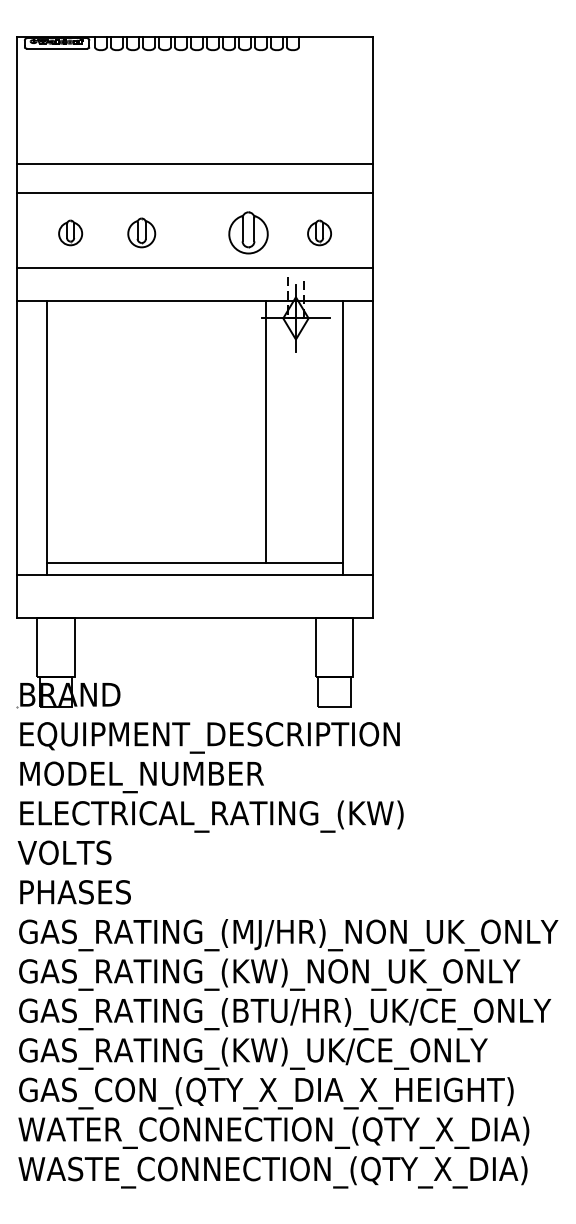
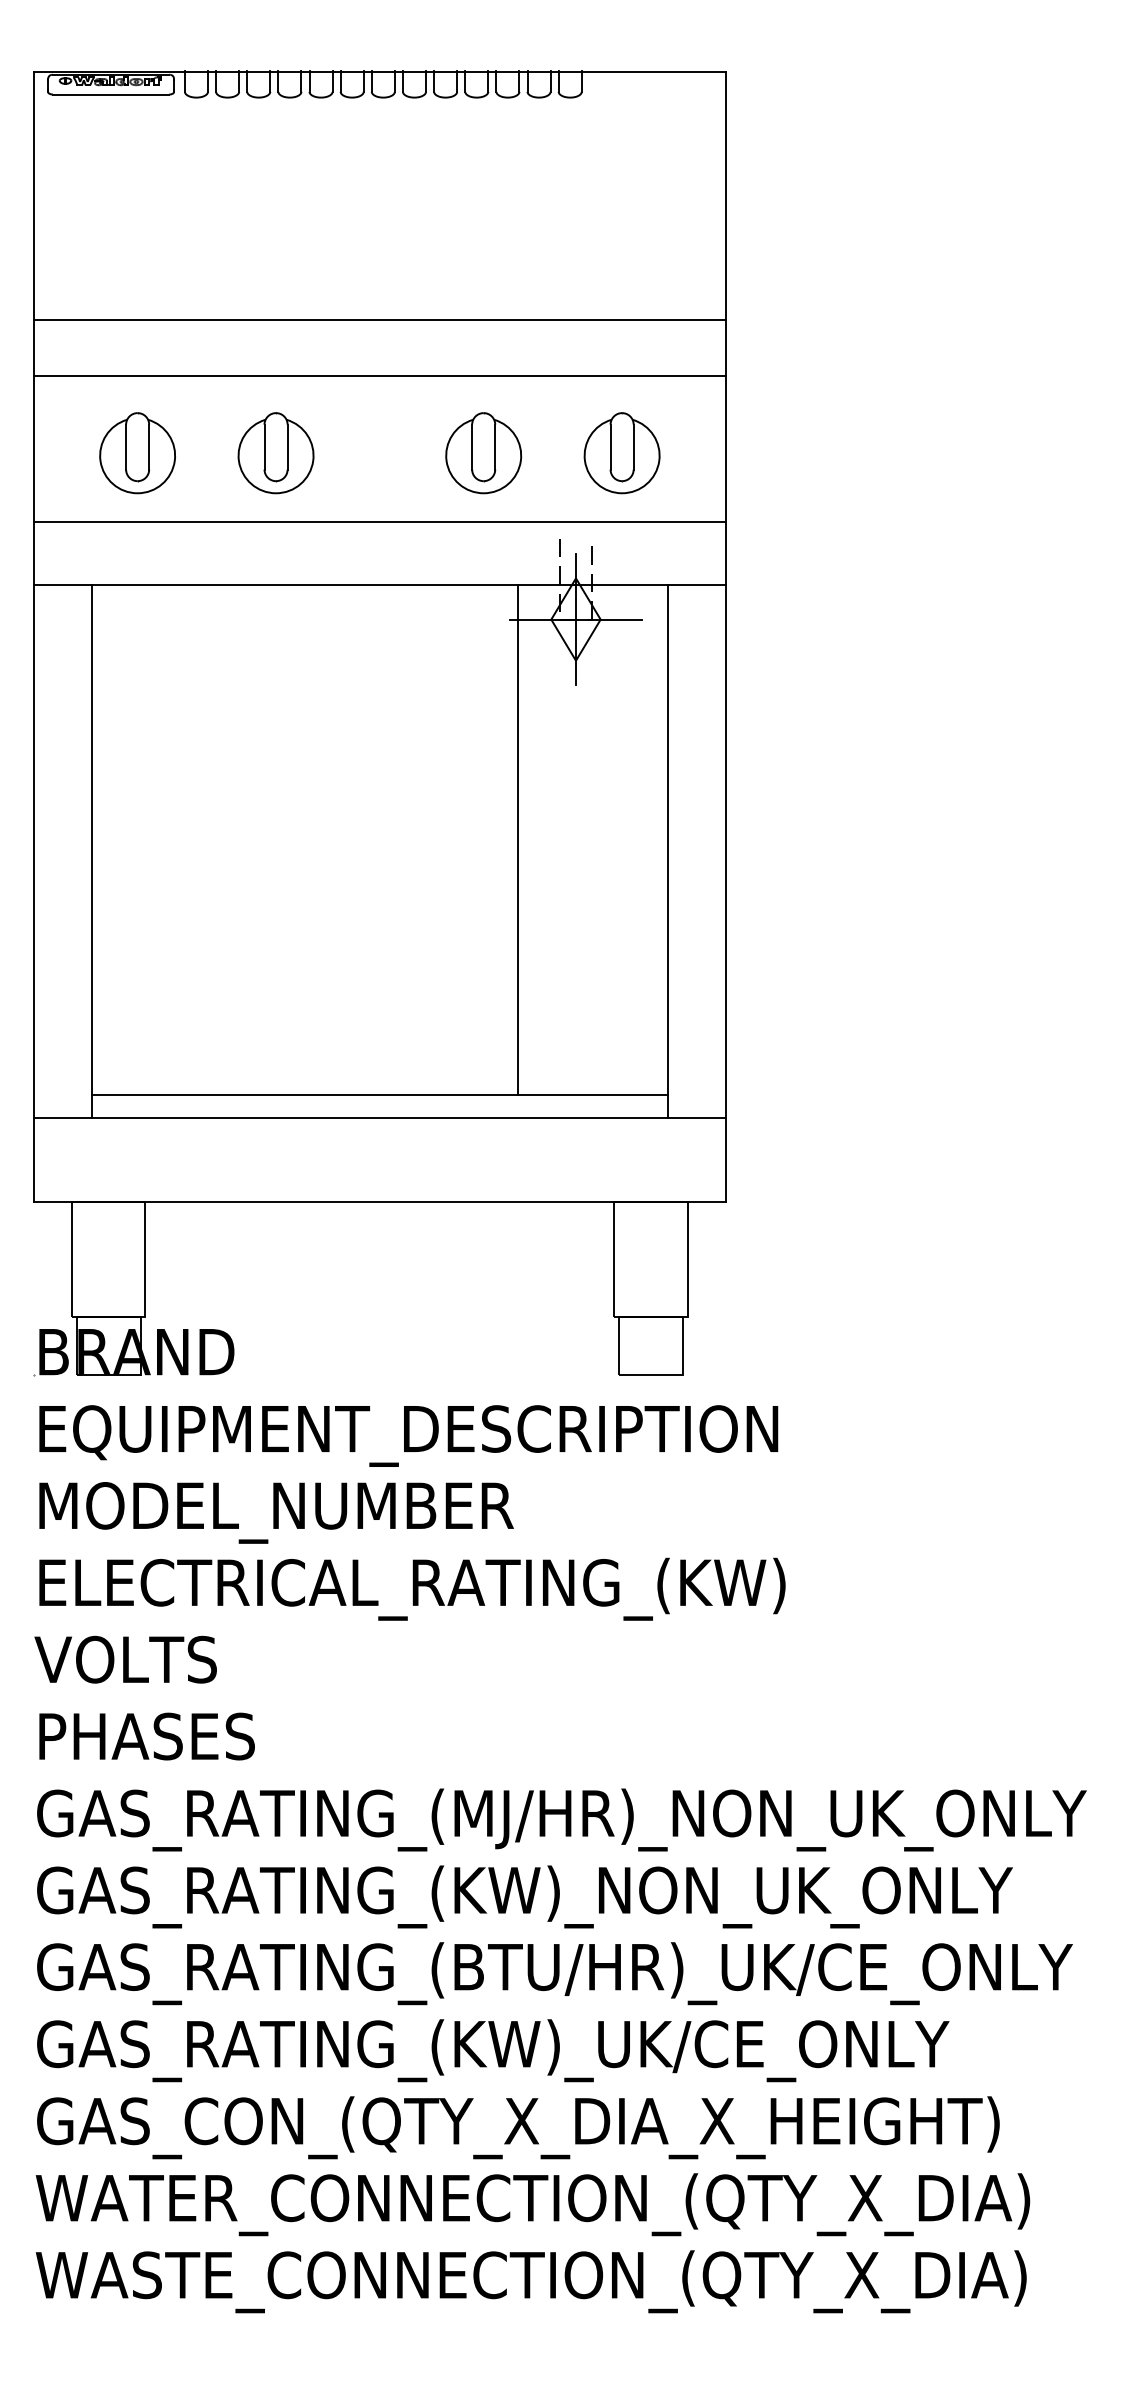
part: (70, 232) -> (137, 452), size x1.67
part: (141, 232) -> (275, 452), size x1.43
part: (319, 232) -> (621, 452), size x1.67

